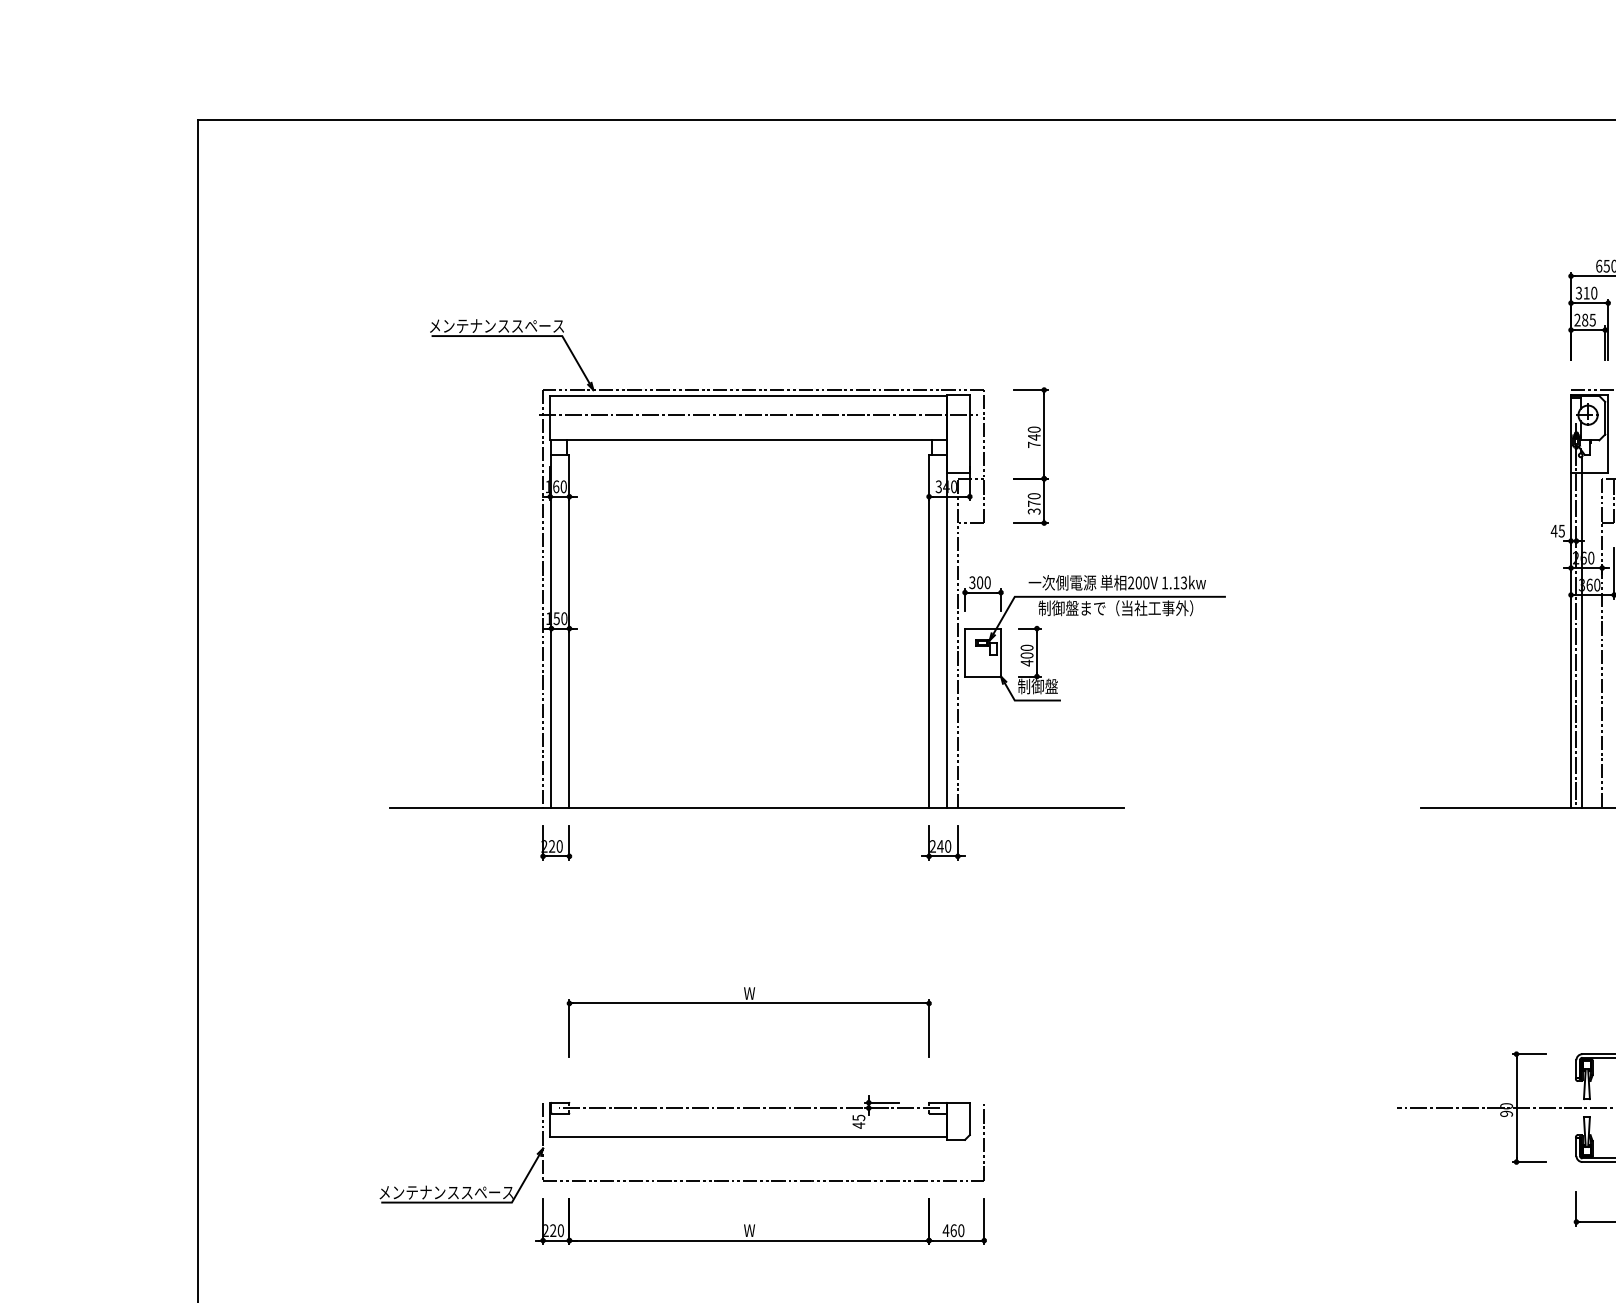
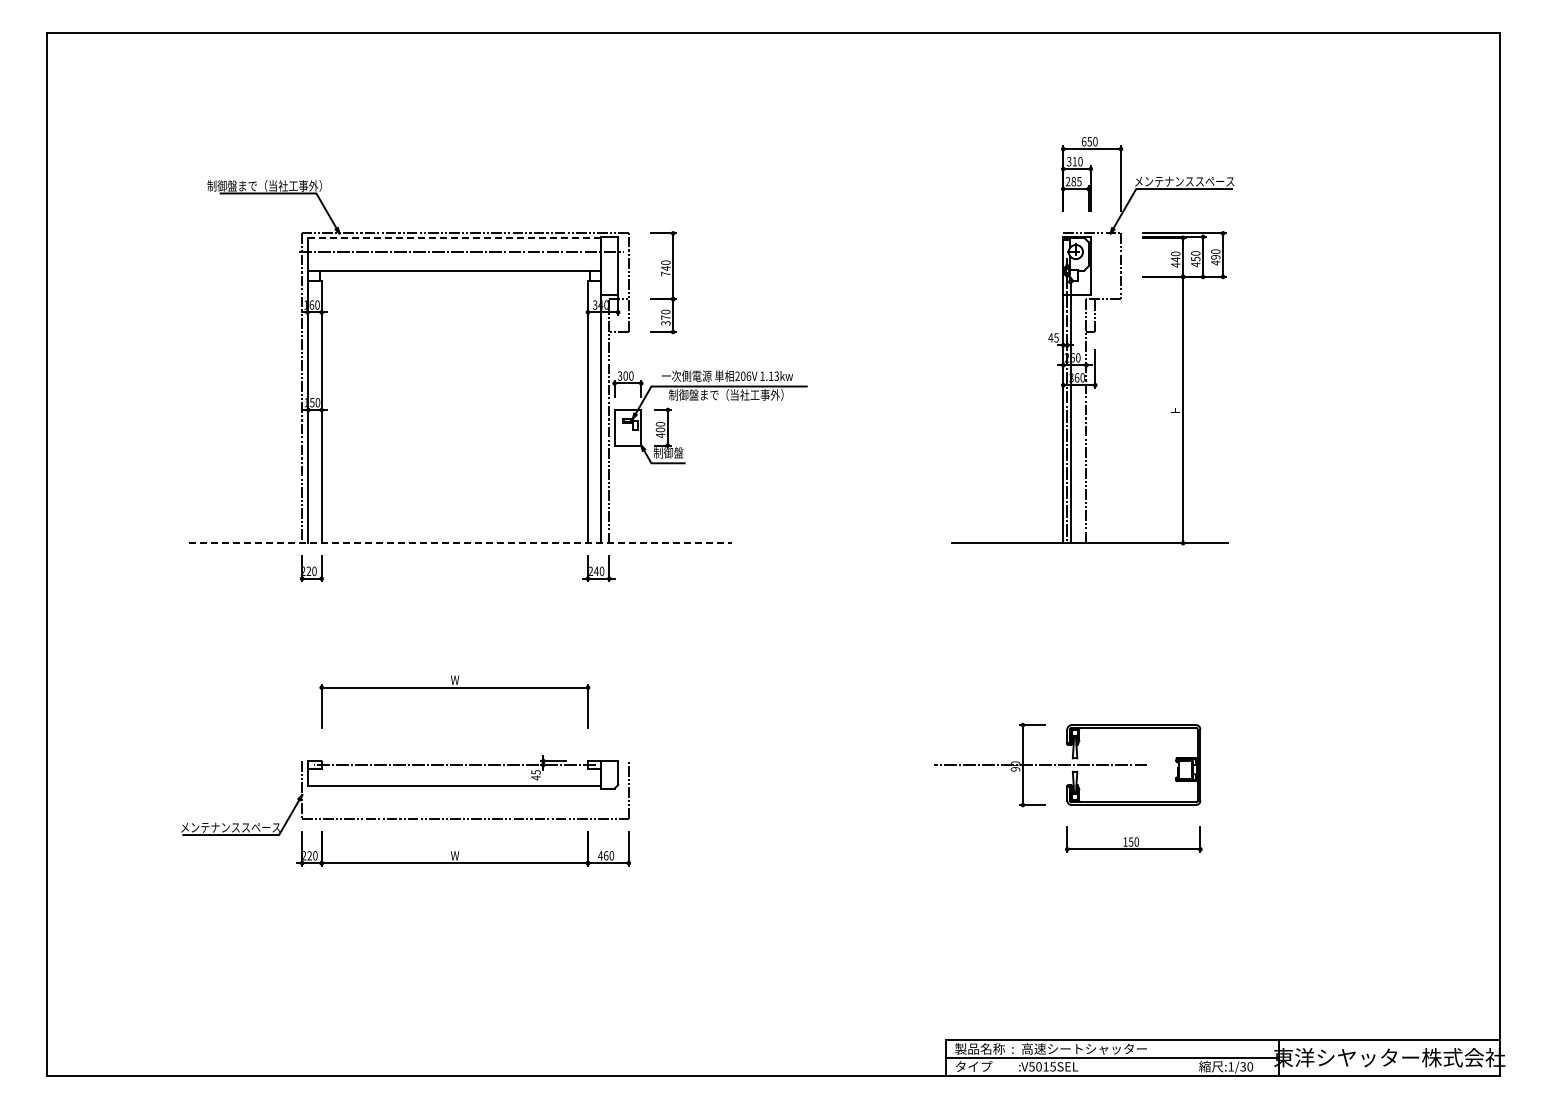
text: (492, 325) -> (264, 185), メンテナンススペース -> 制御盤まで（当社工事外）
line: (748, 395) -> (454, 237), solid -> dashed
text: (1145, 581) -> (748, 375), 200V -> 206V
line: (756, 808) -> (460, 543), solid -> dashed

